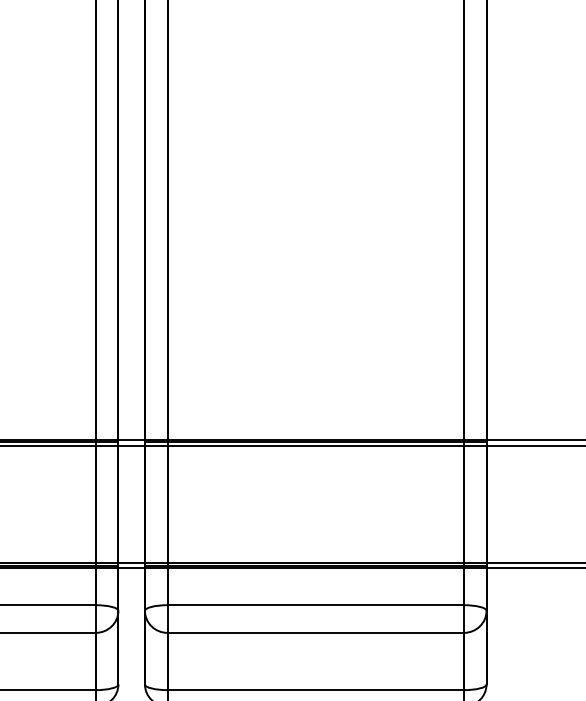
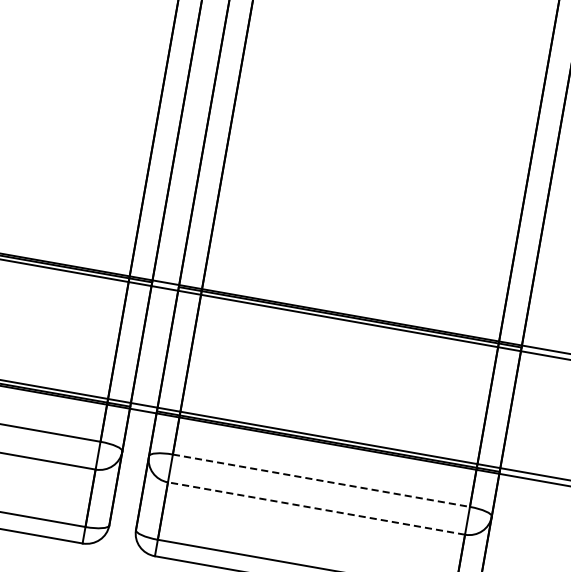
line: (316, 605) -> (322, 481), solid -> dashed
line: (315, 632) -> (316, 508), solid -> dashed

